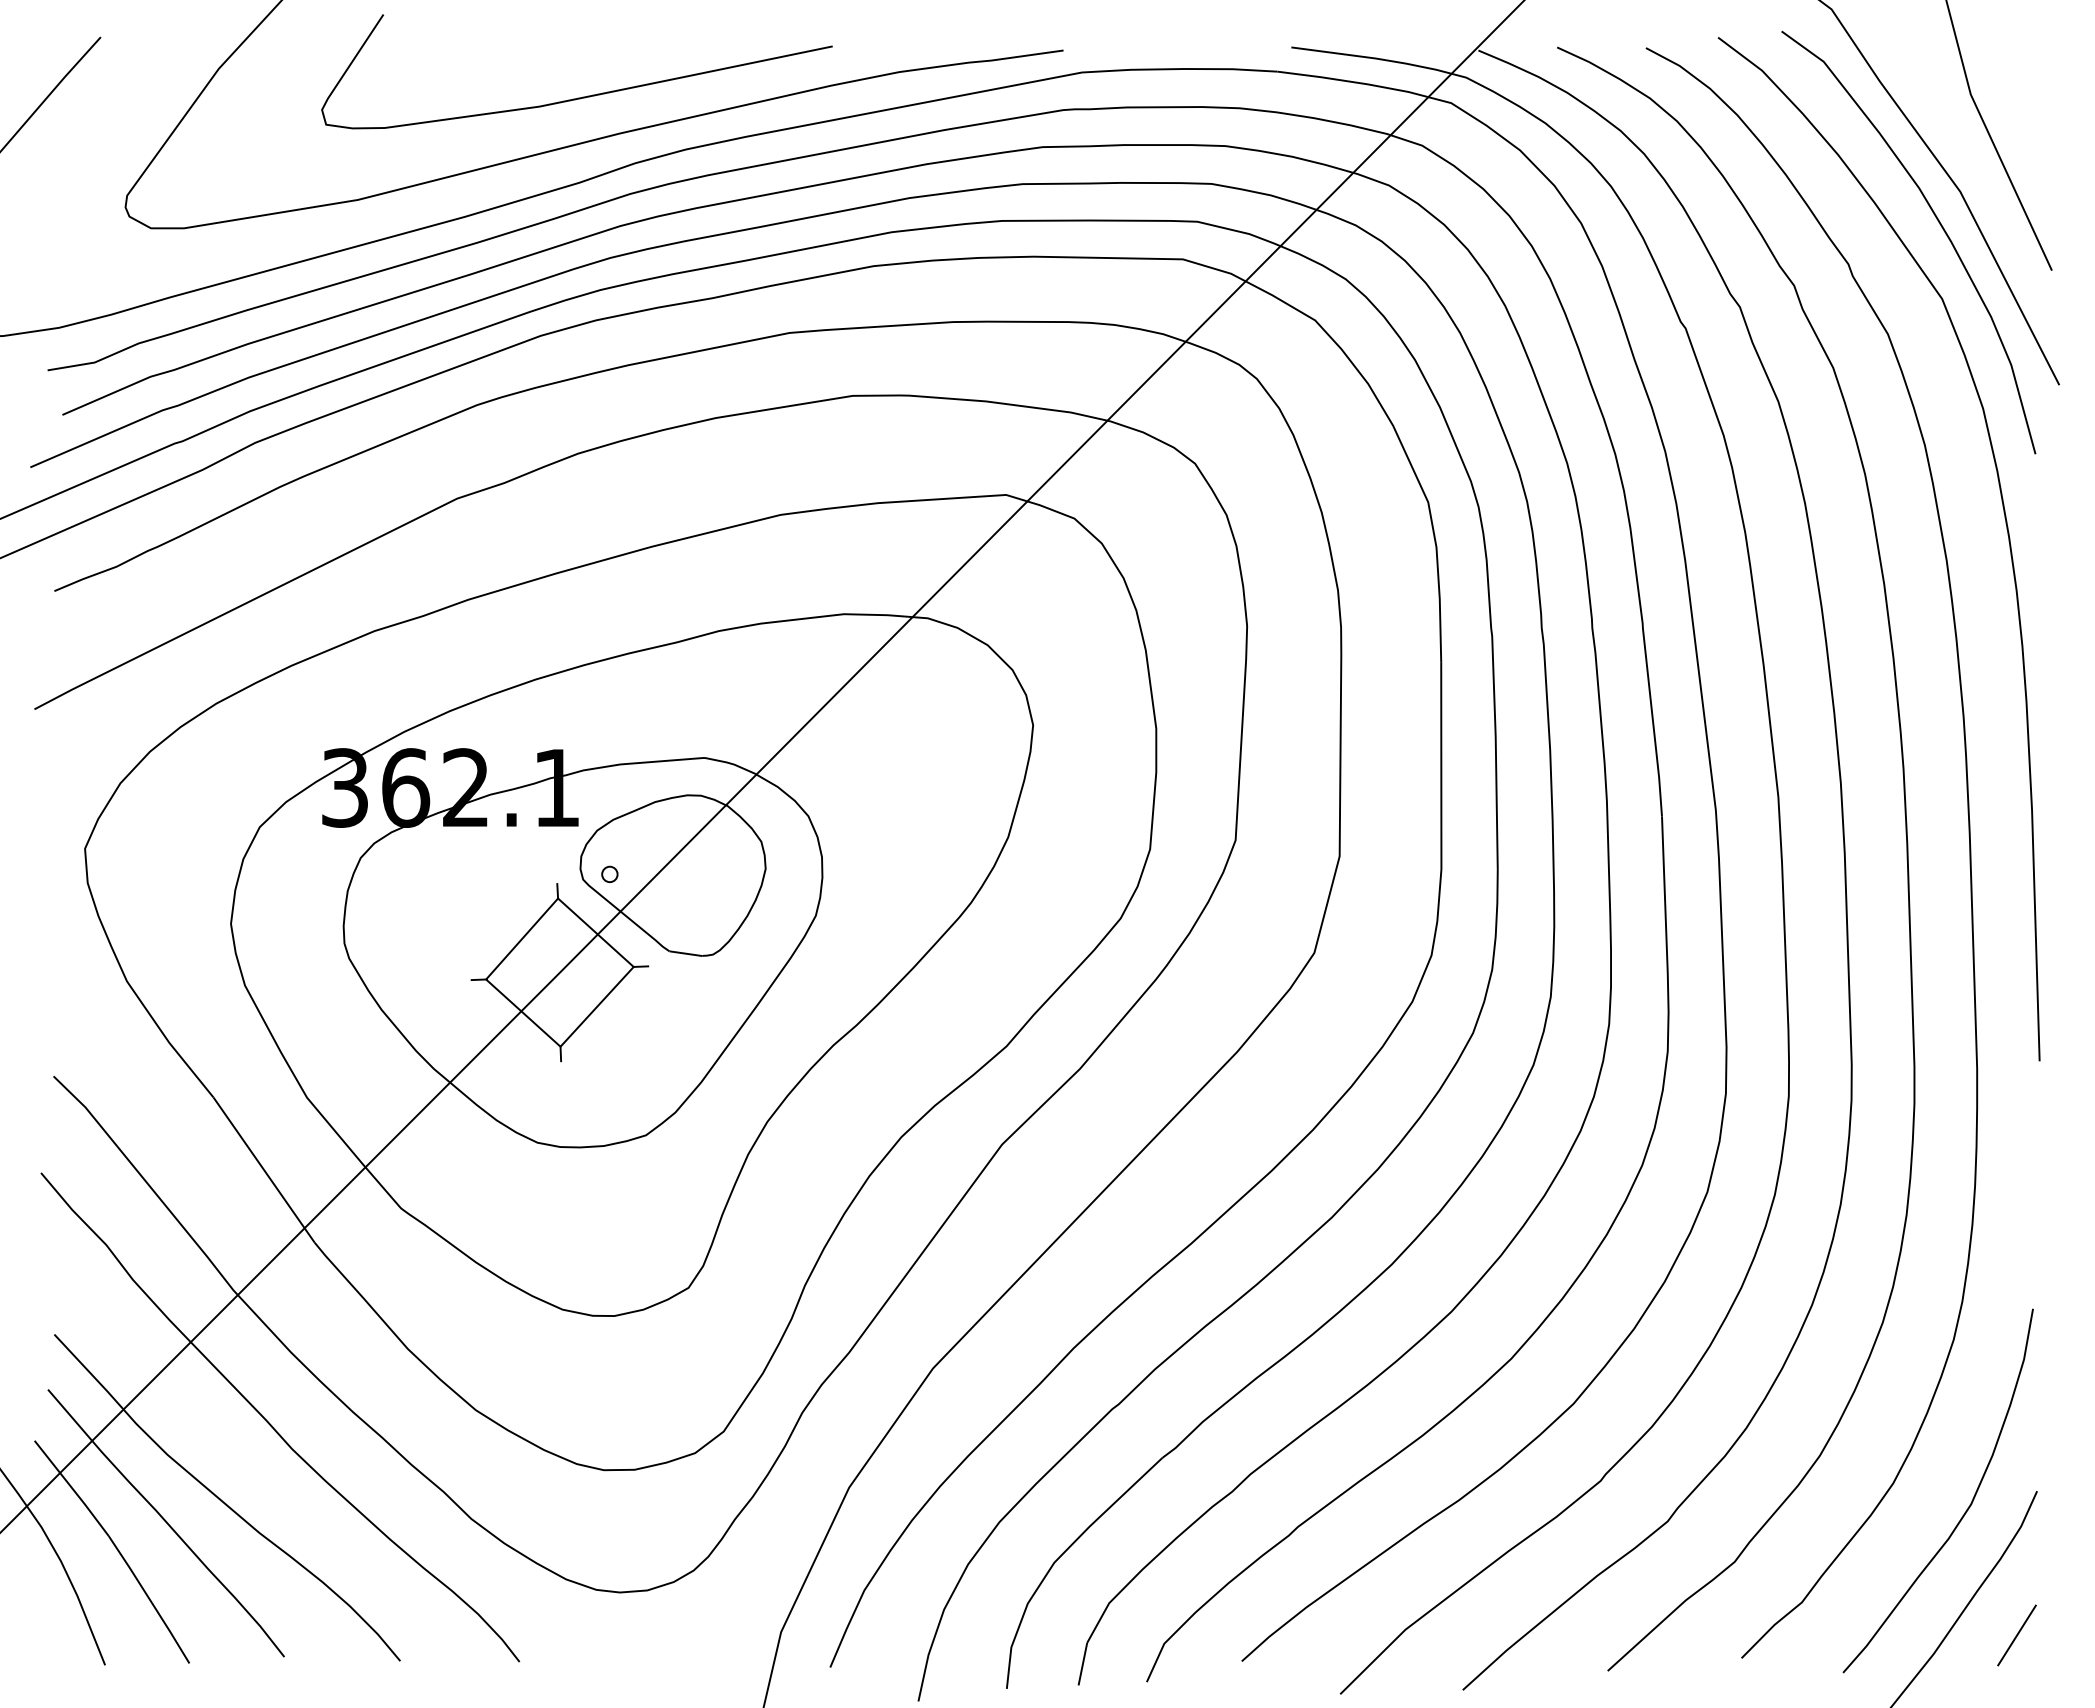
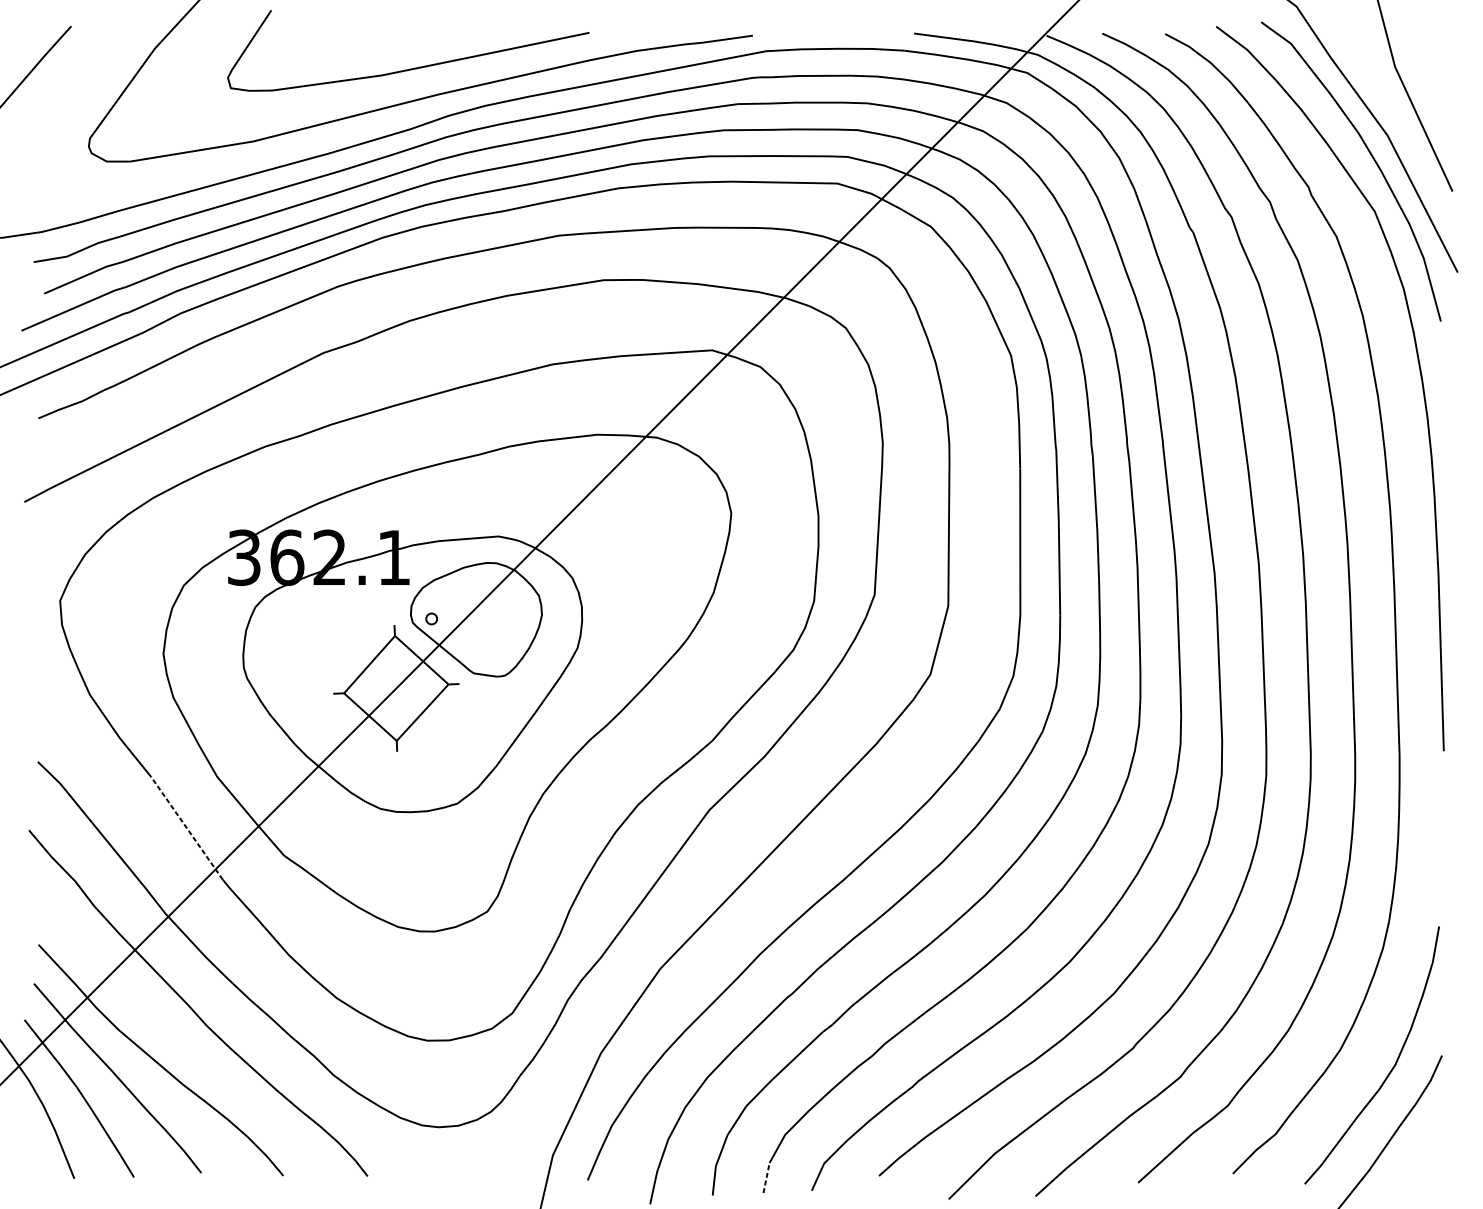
line: (263, 1169) -> (186, 827), solid -> dashed
line: (2016, 1635) -> (1427, 1157), removed
line: (1082, 1664) -> (766, 1178), solid -> dashed

